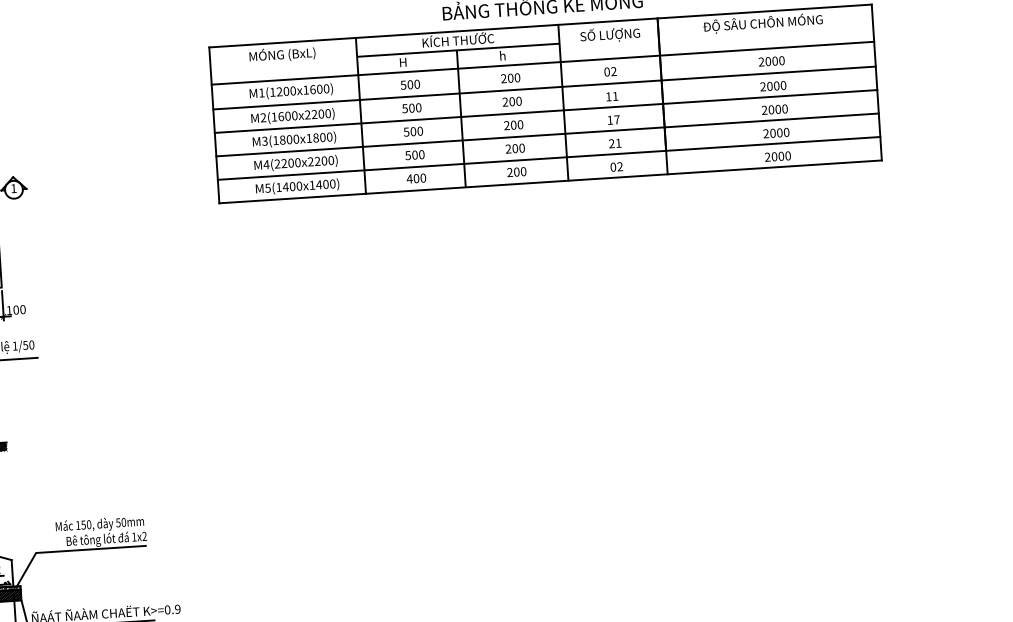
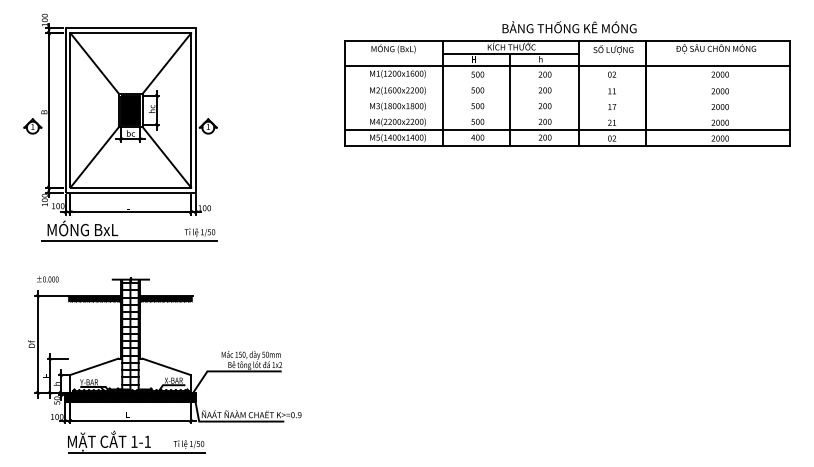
line: (544, 87) -> (567, 82), removed
line: (546, 111) -> (567, 98), removed
line: (547, 135) -> (567, 114), removed

